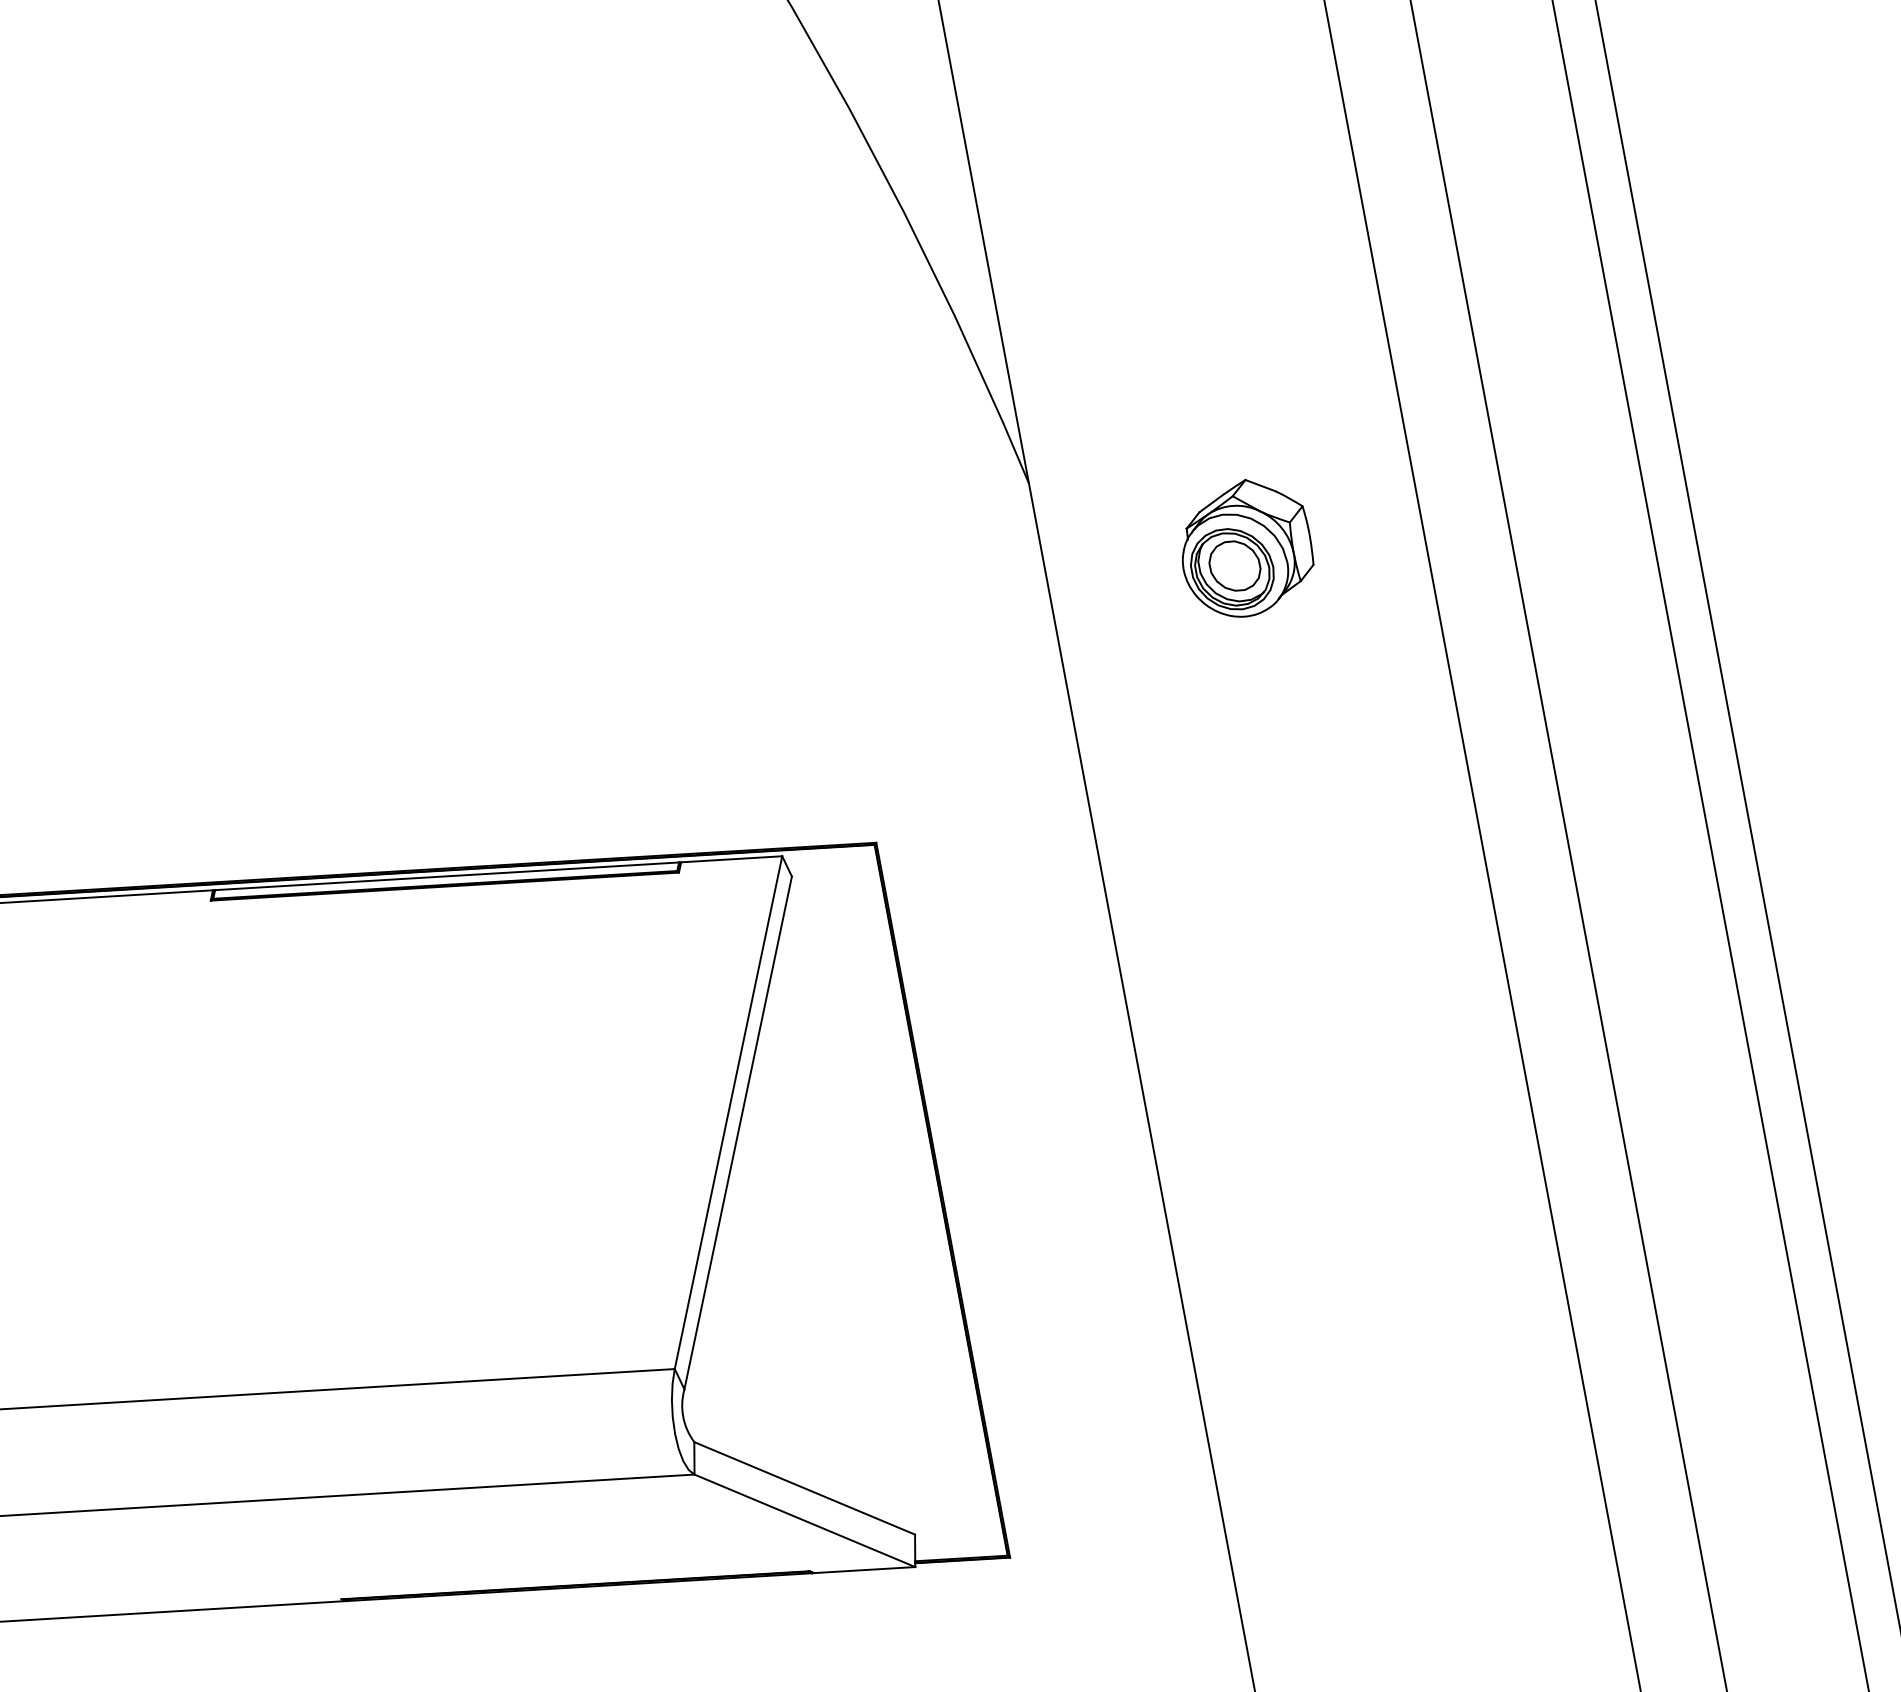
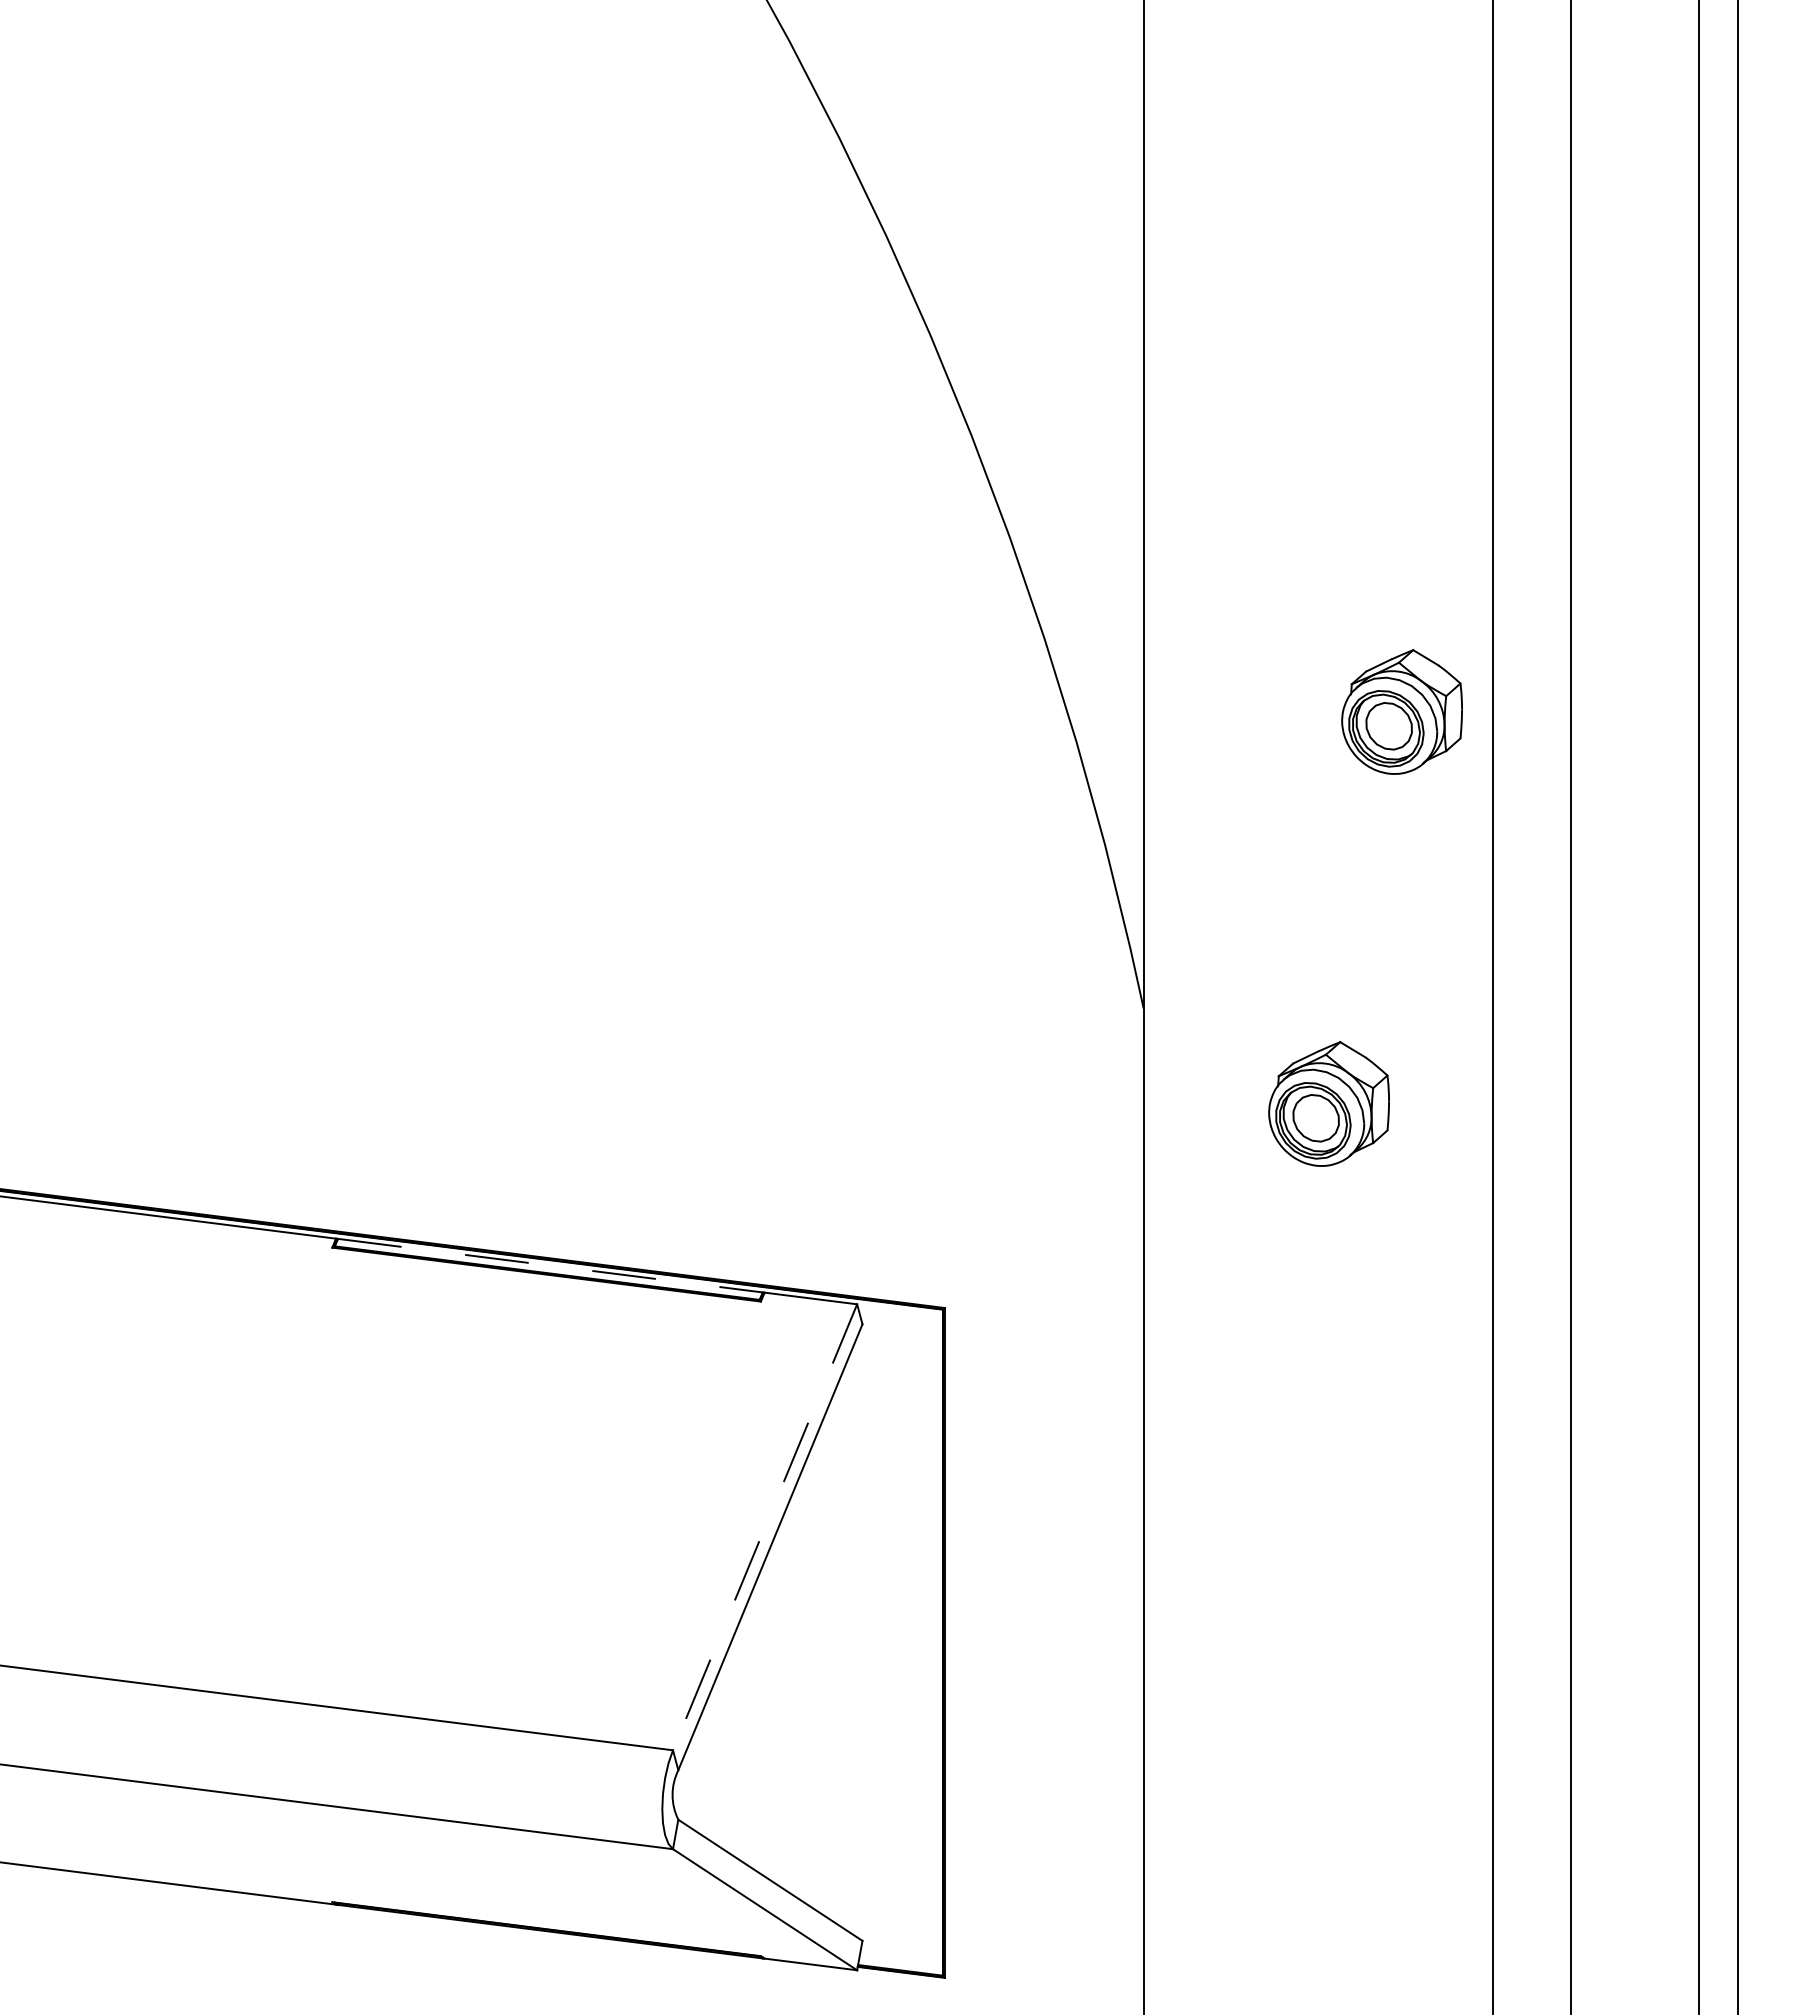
part: (1244, 114) -> (1401, 711), added
line: (447, 876) -> (550, 1265), solid -> dashed
line: (727, 1113) -> (764, 1527), solid -> dashed

